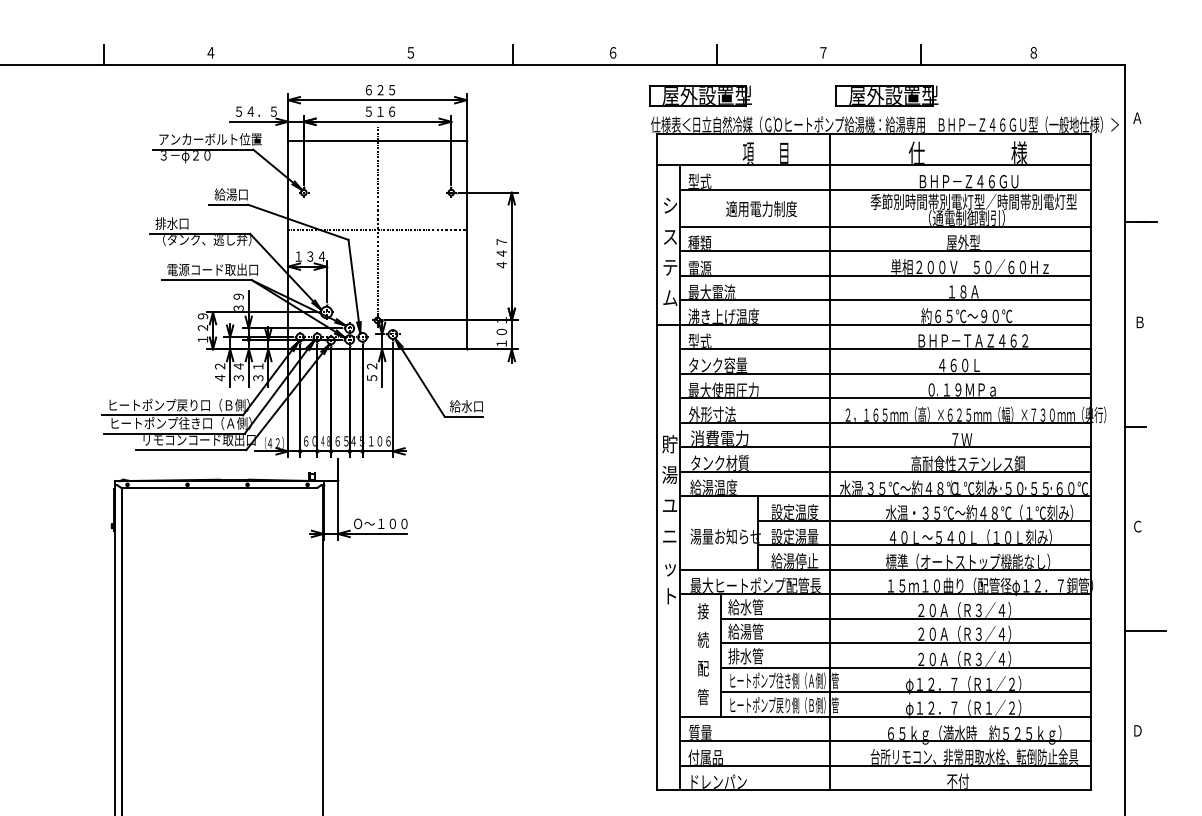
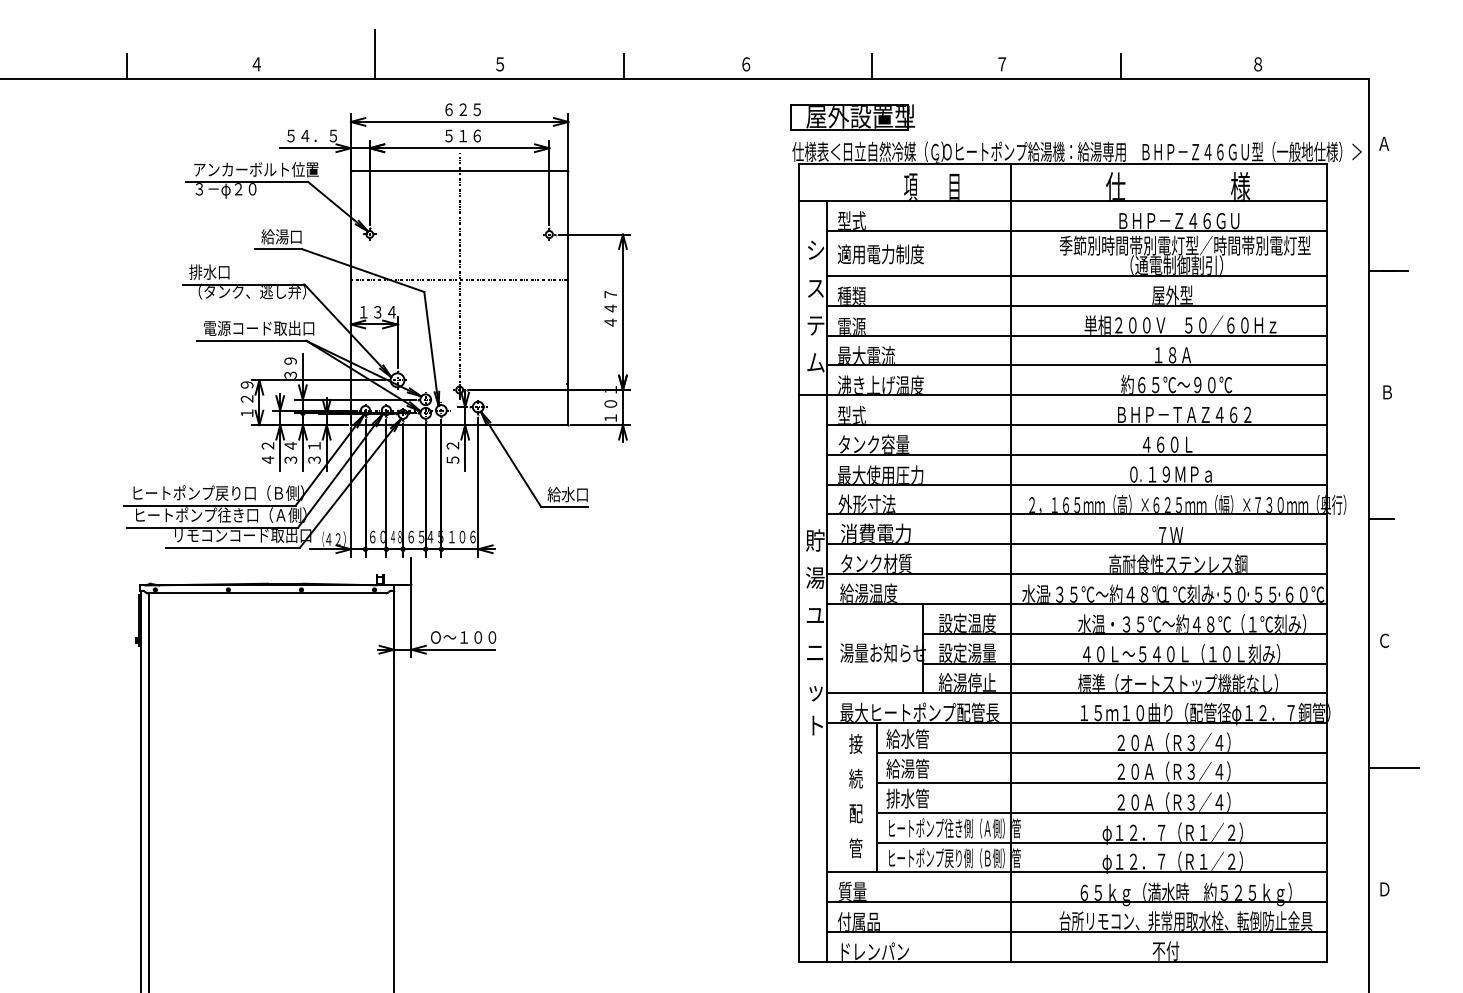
line: (308, 44) -> (375, 54), added
part: (886, 96) -> (1079, 117), removed
text: (761, 209) -> (880, 254), moved

